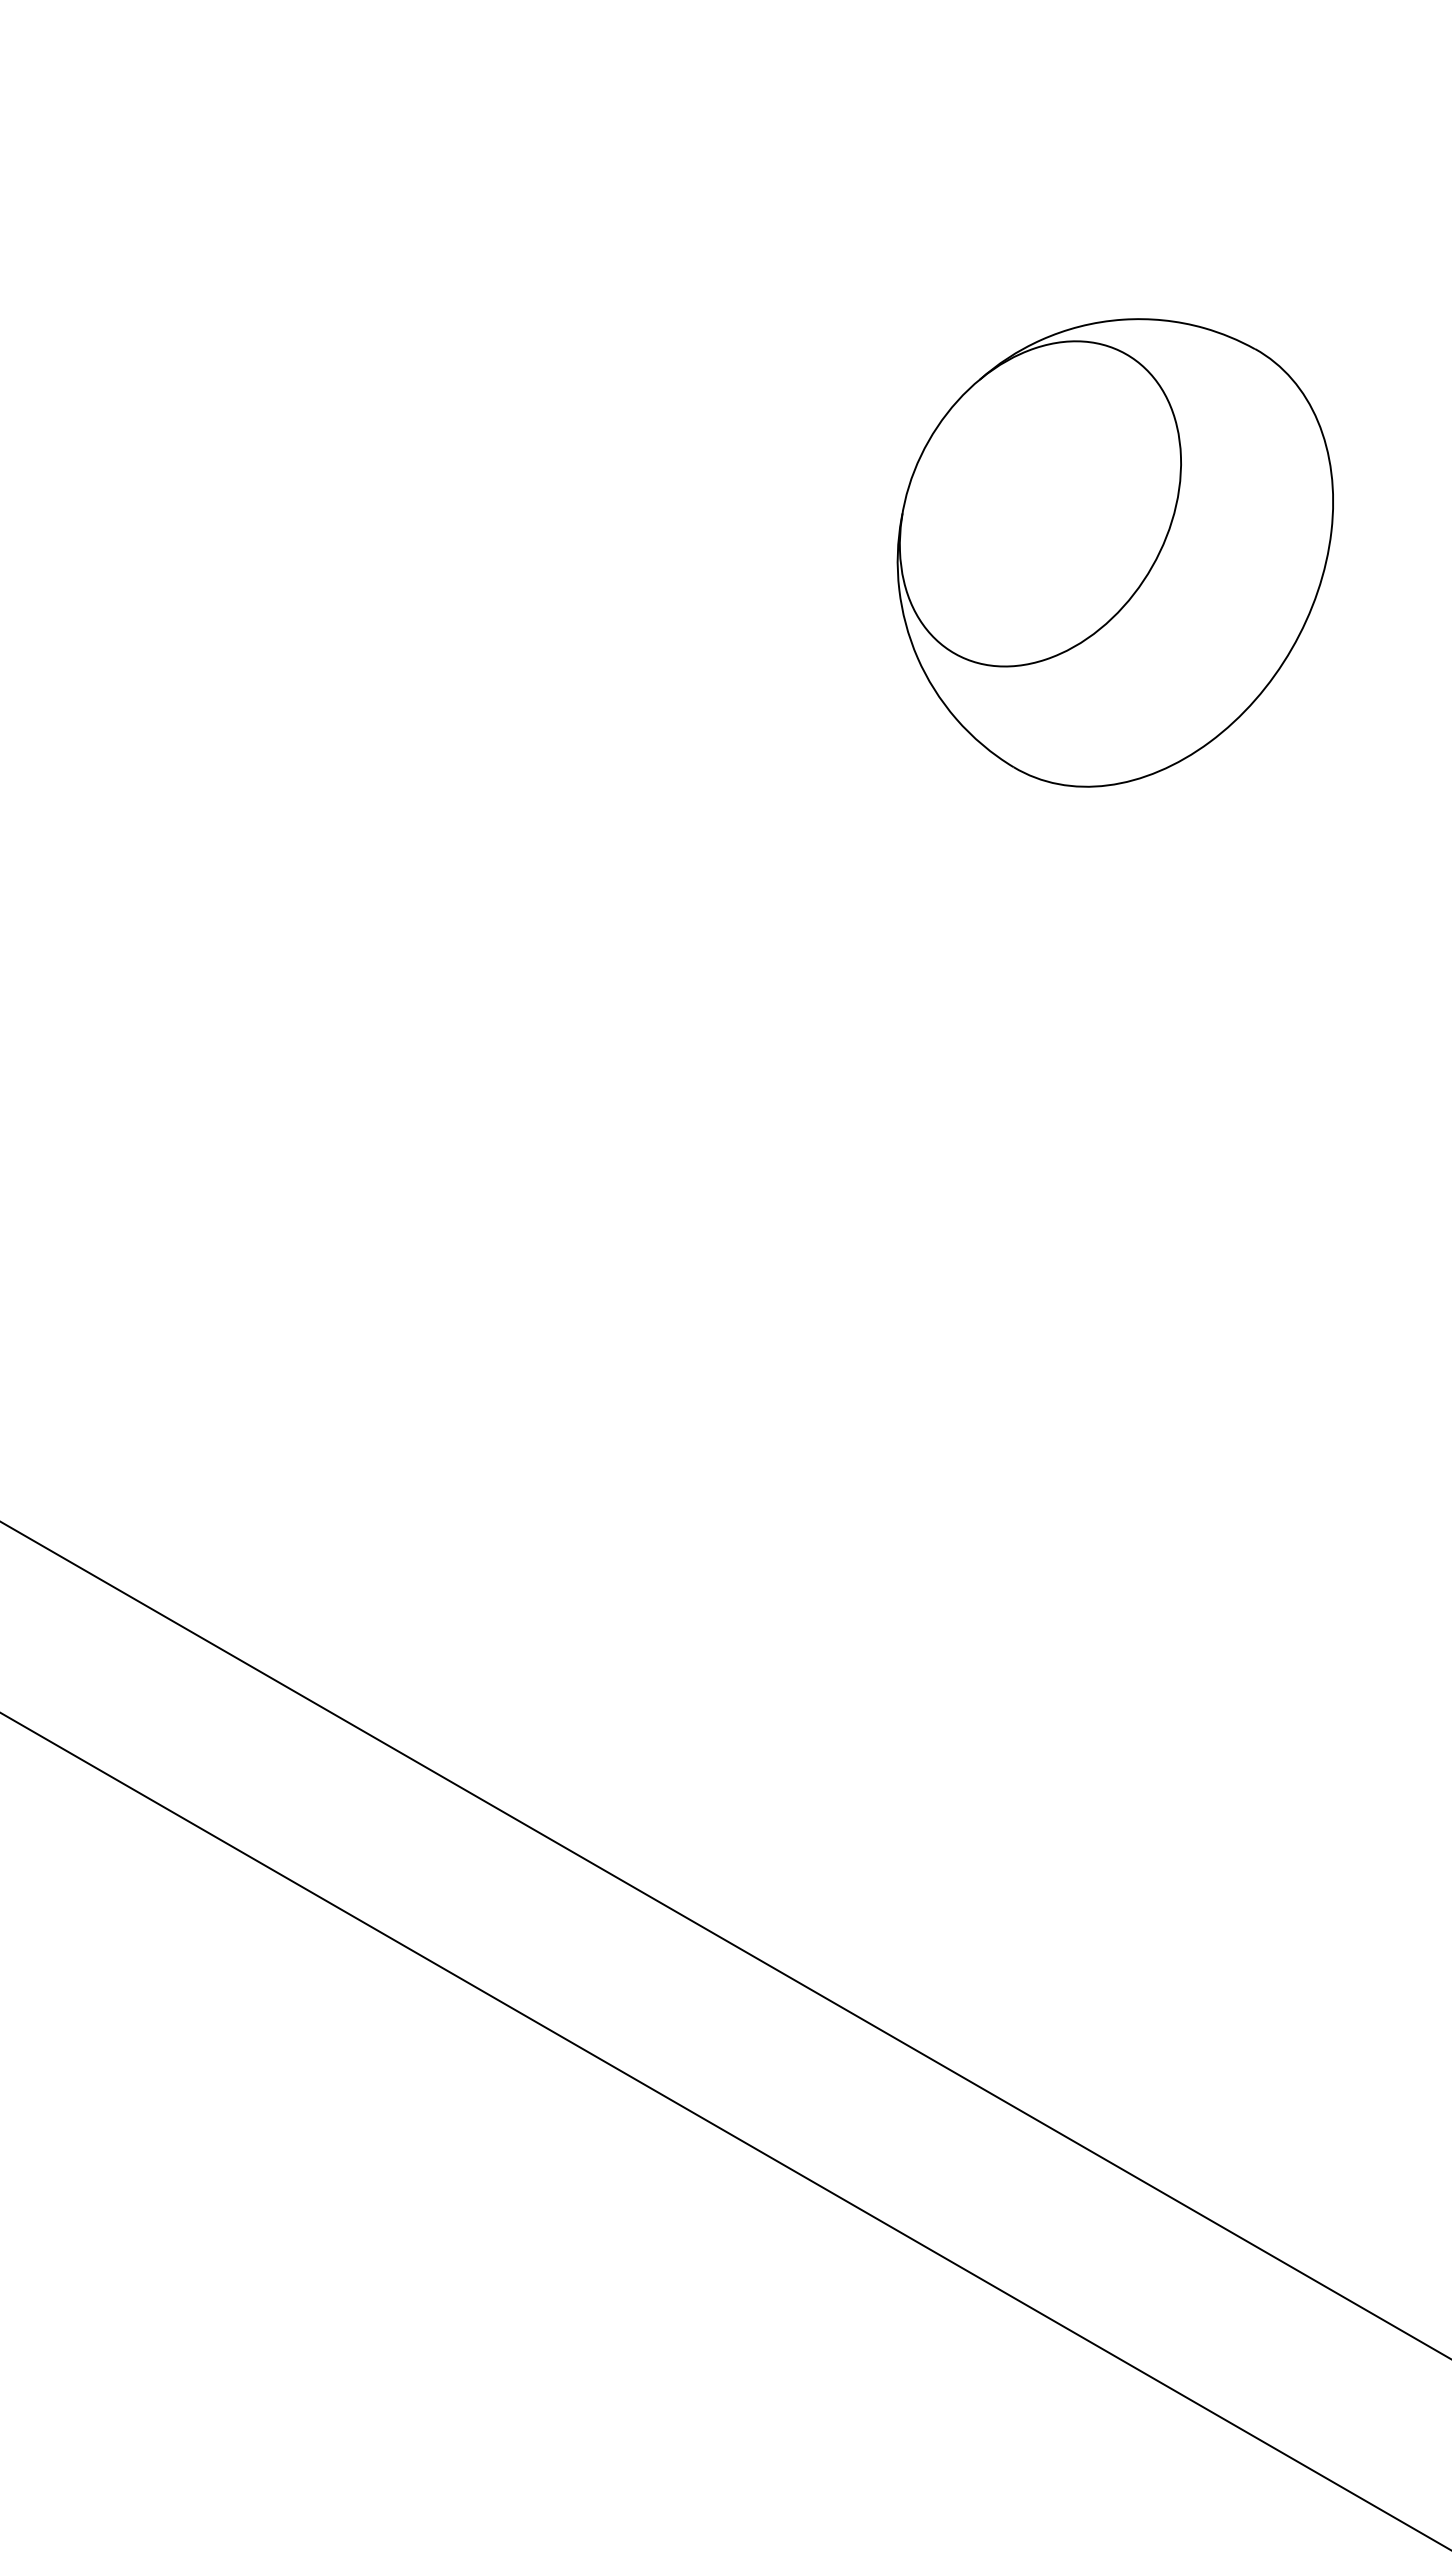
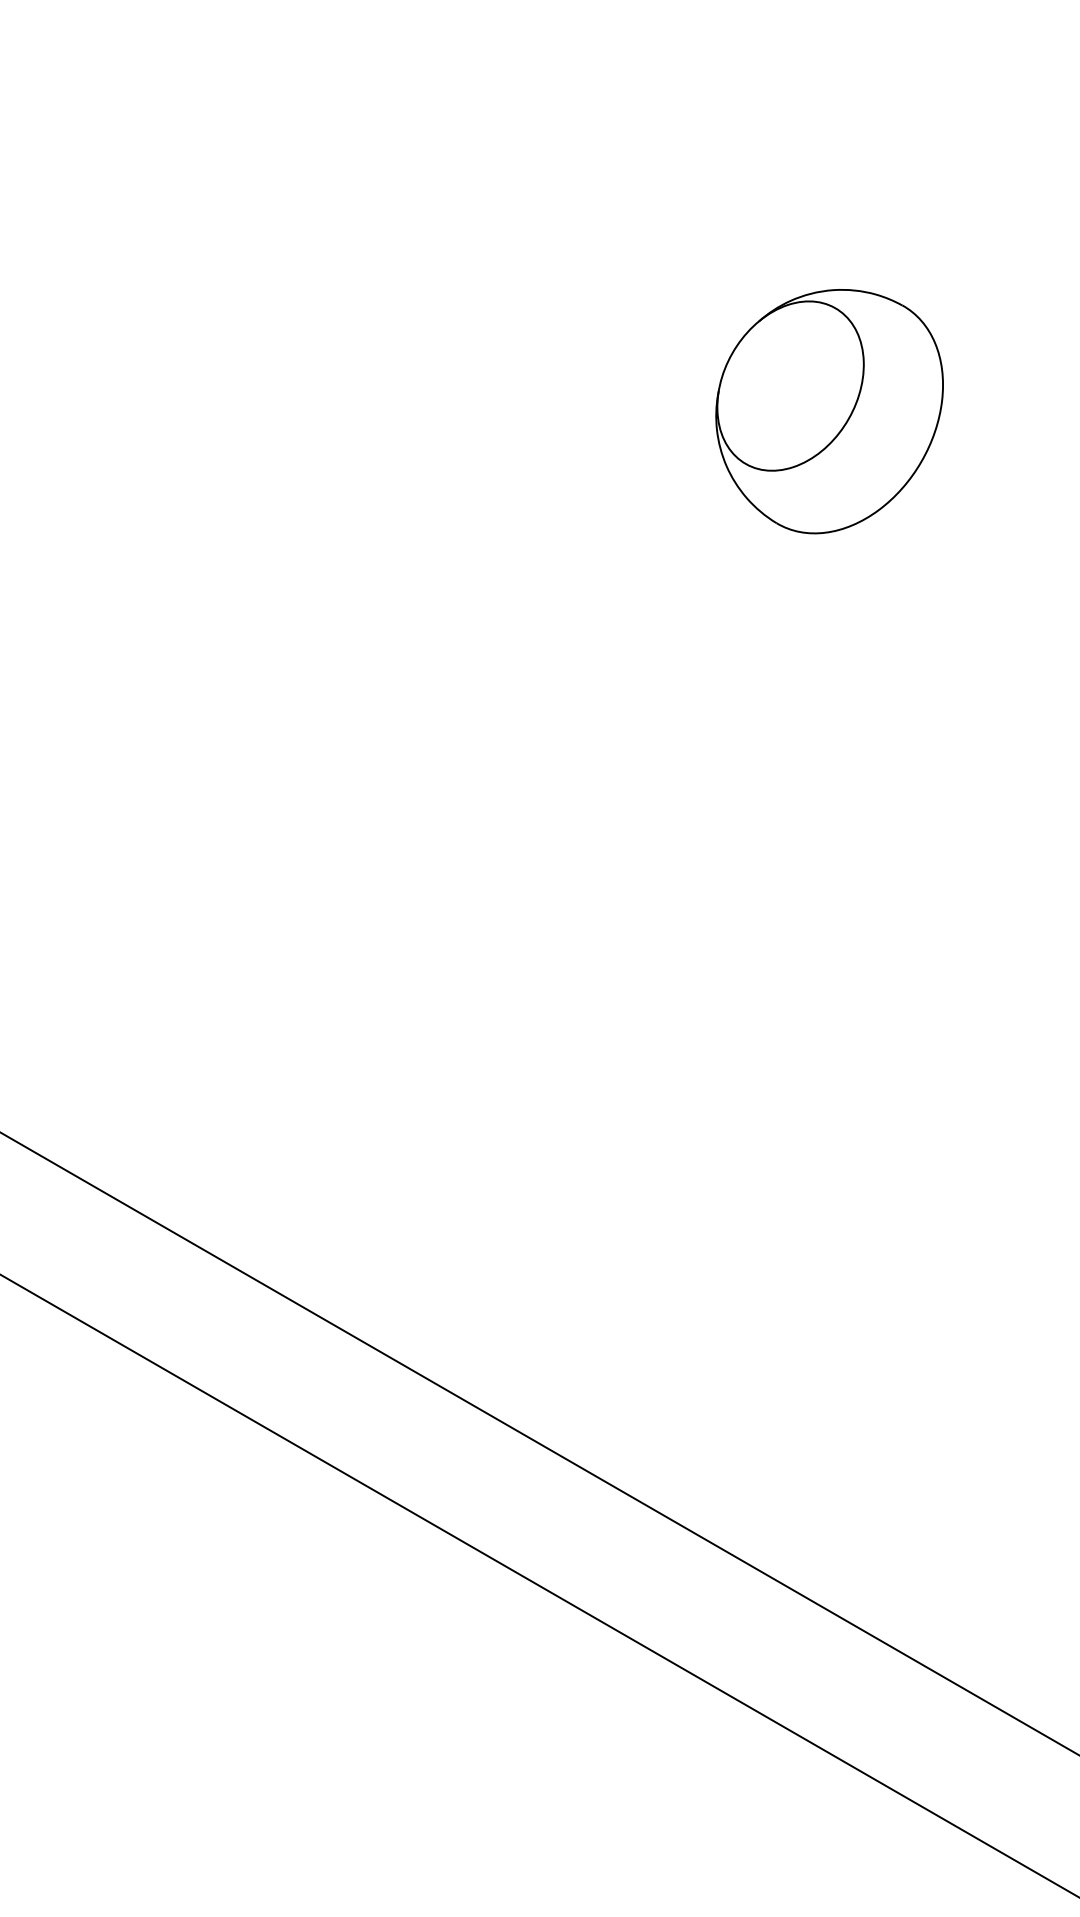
part: (1114, 552) -> (829, 411), size x0.7

